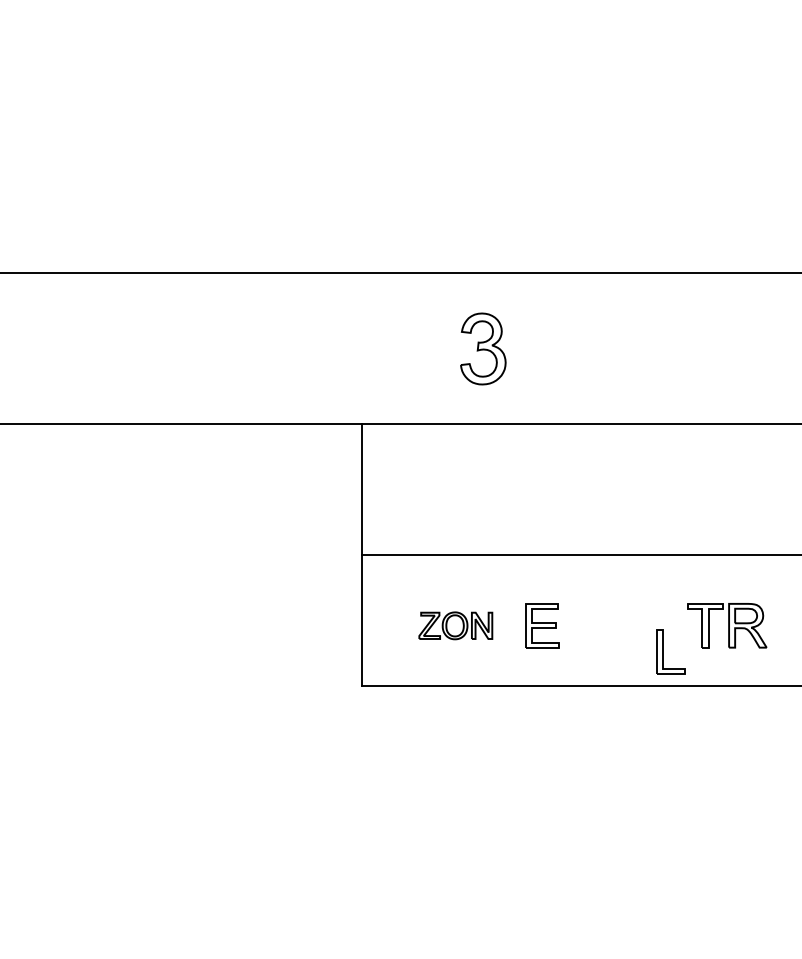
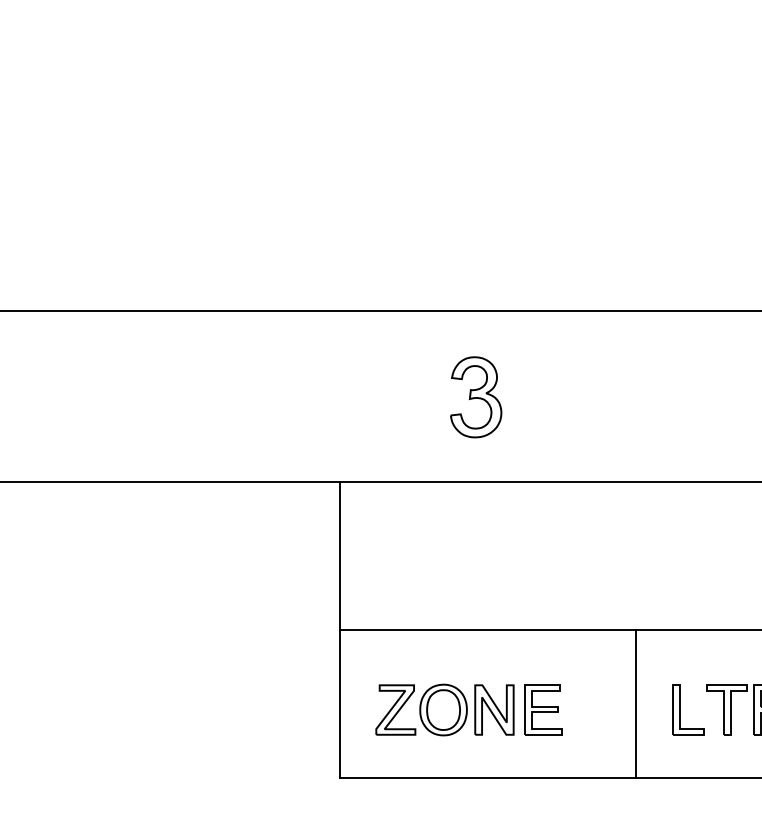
line: (624, 620) -> (635, 704), added
part: (455, 625) -> (444, 709), size x1.67
part: (663, 651) -> (679, 709), moved

